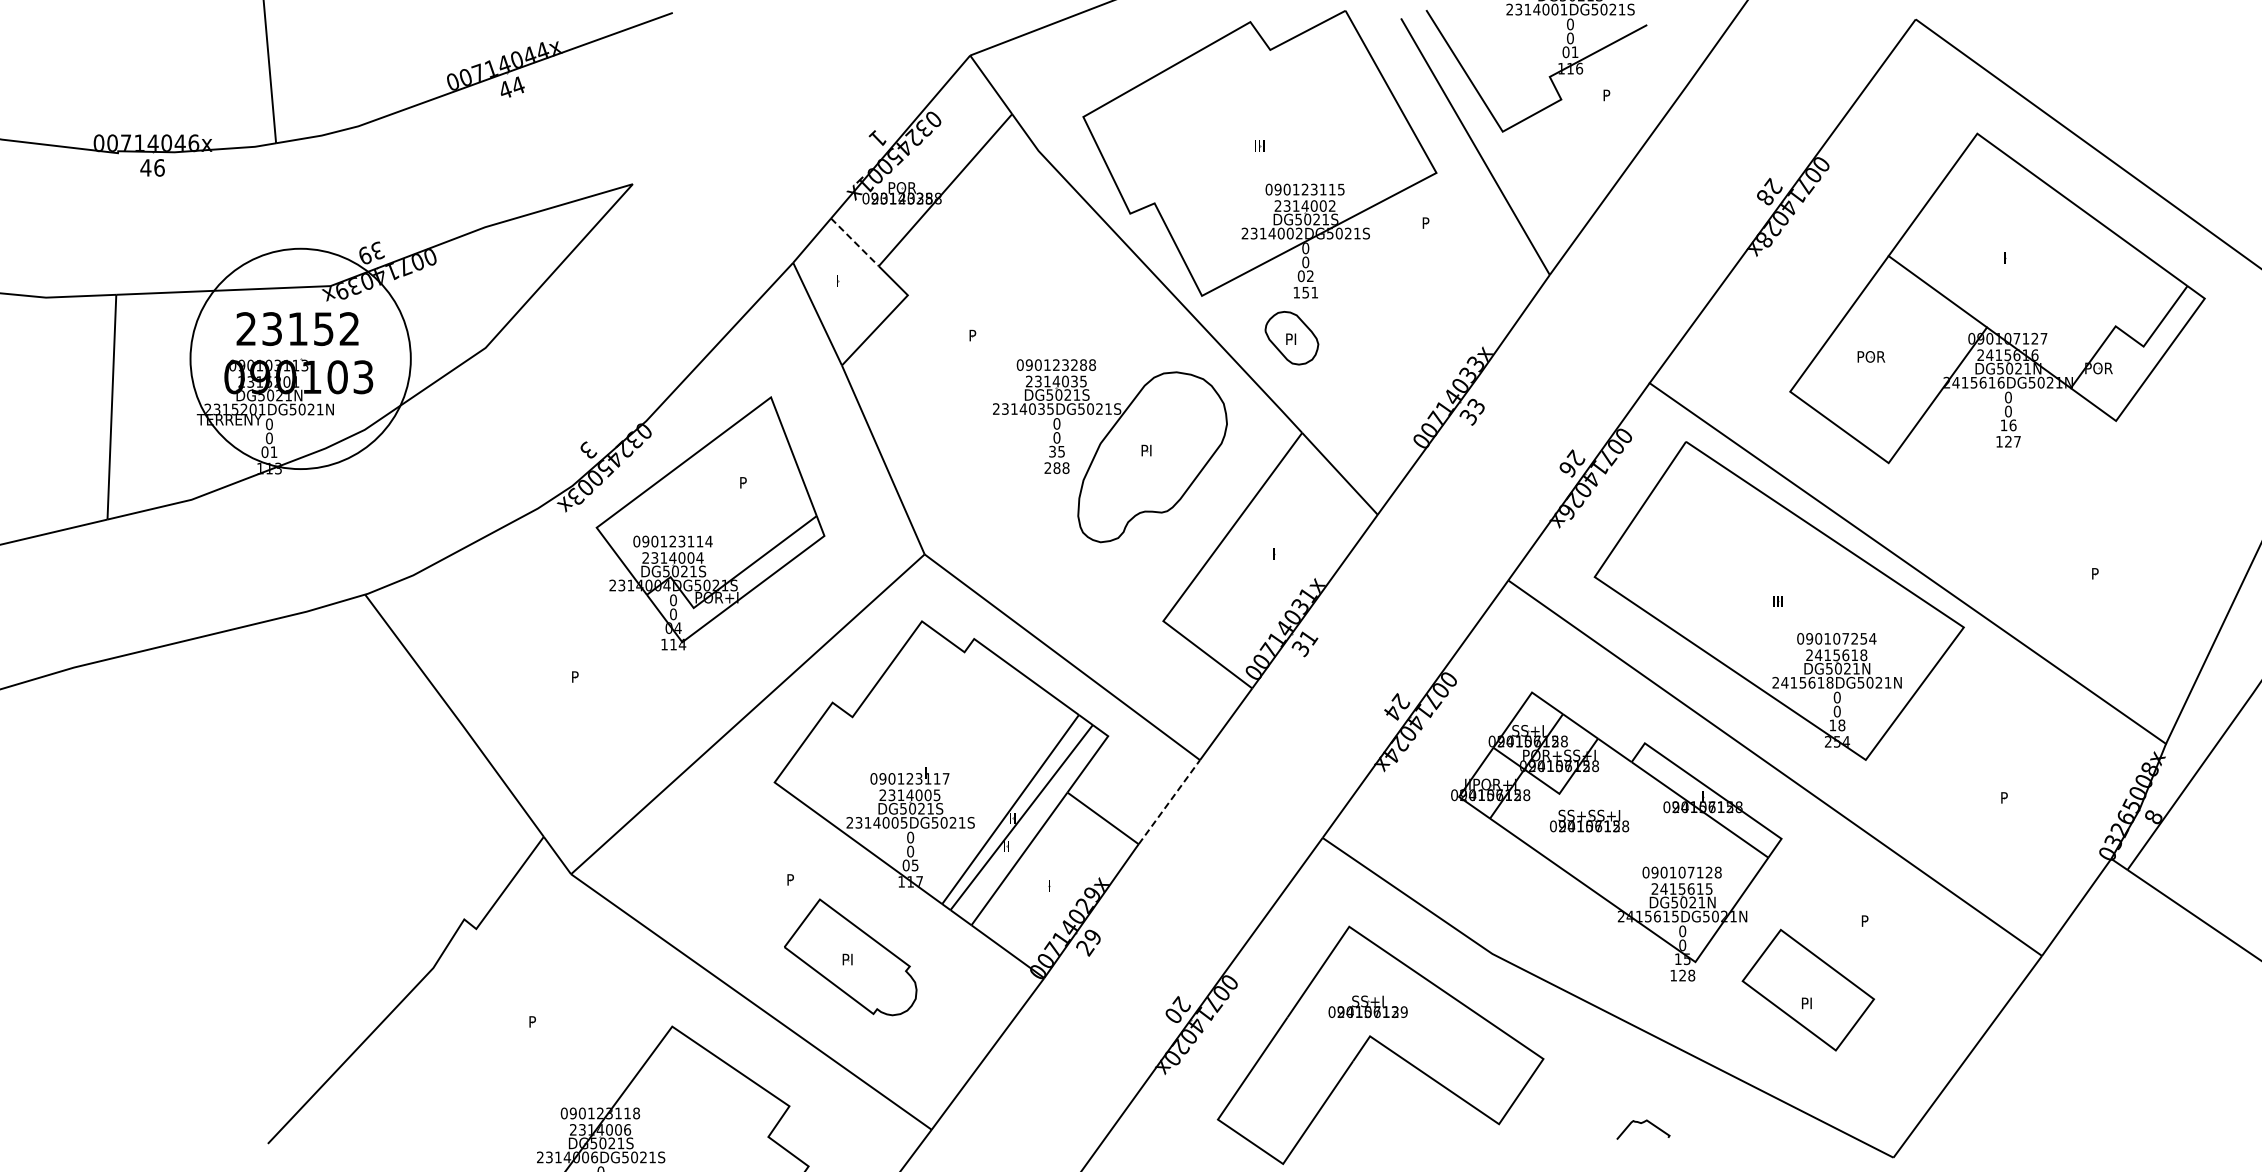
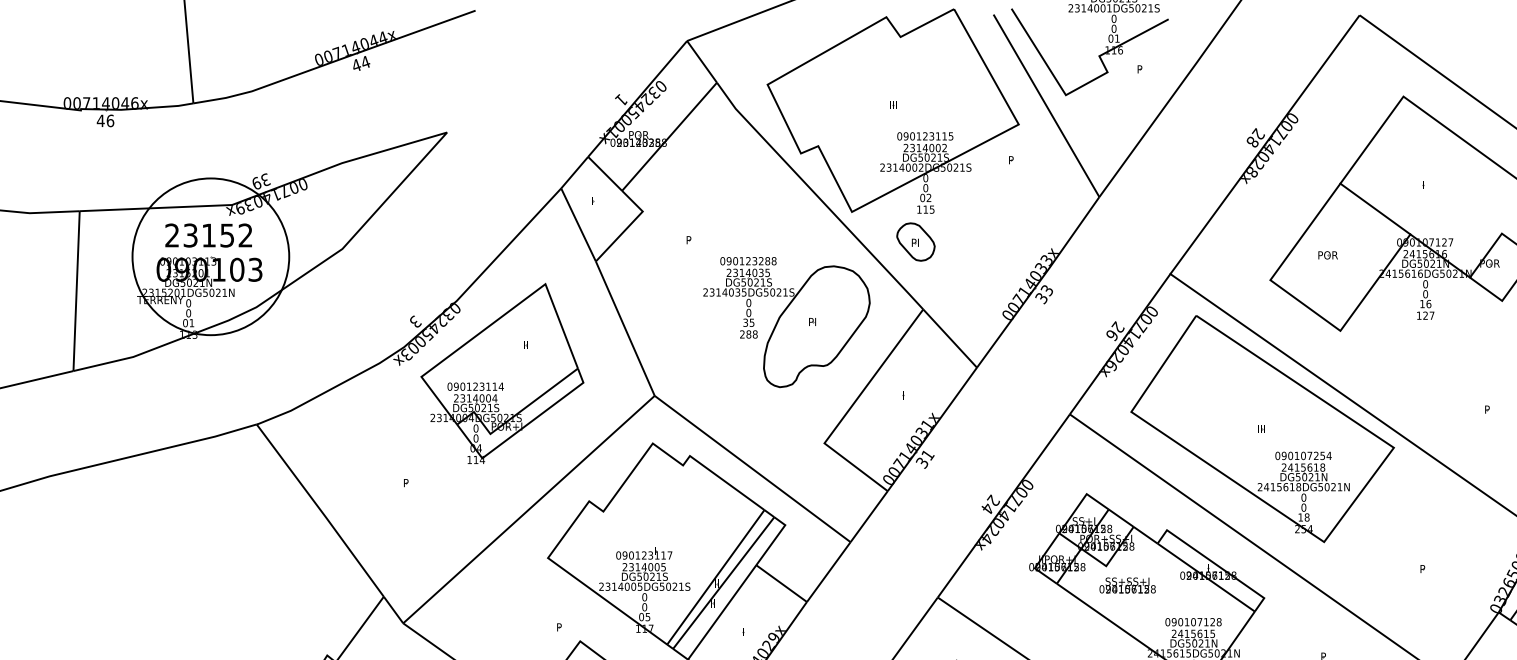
line: (854, 242) -> (604, 173), dashed -> solid
text: (1310, 292) -> (929, 209), 151 -> 115
text: (743, 482) -> (525, 344), P -> II
line: (1169, 801) -> (828, 571), dashed -> solid

